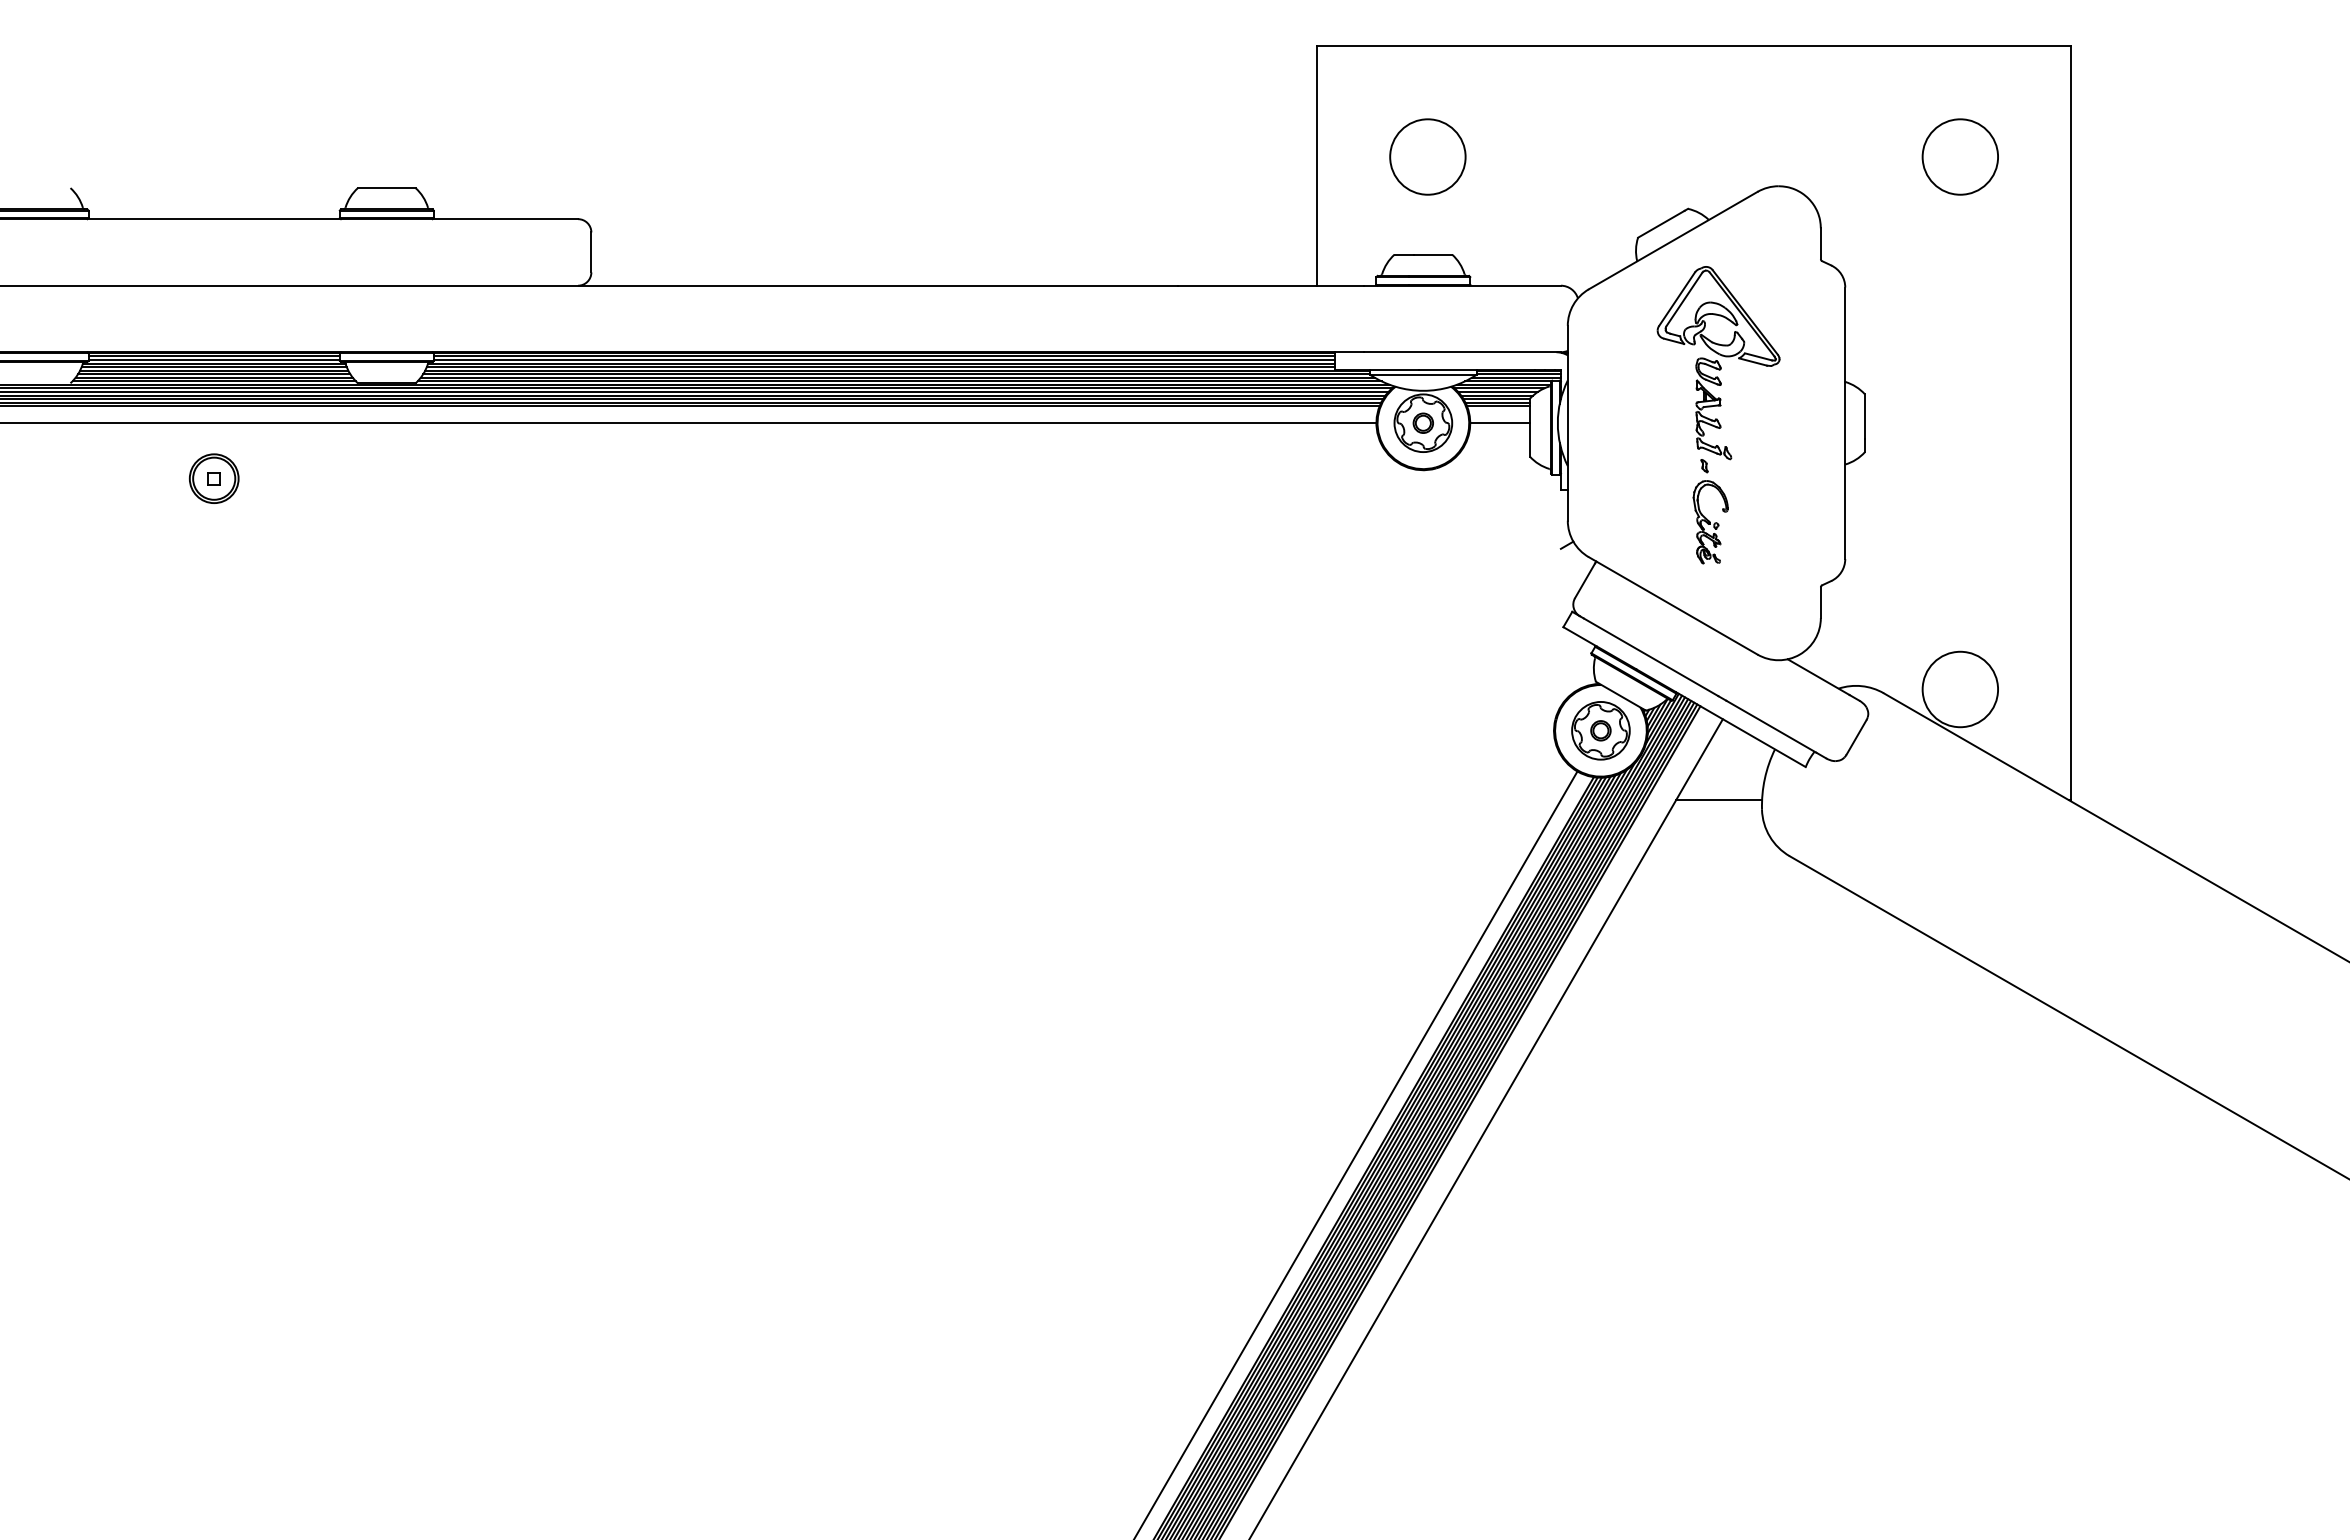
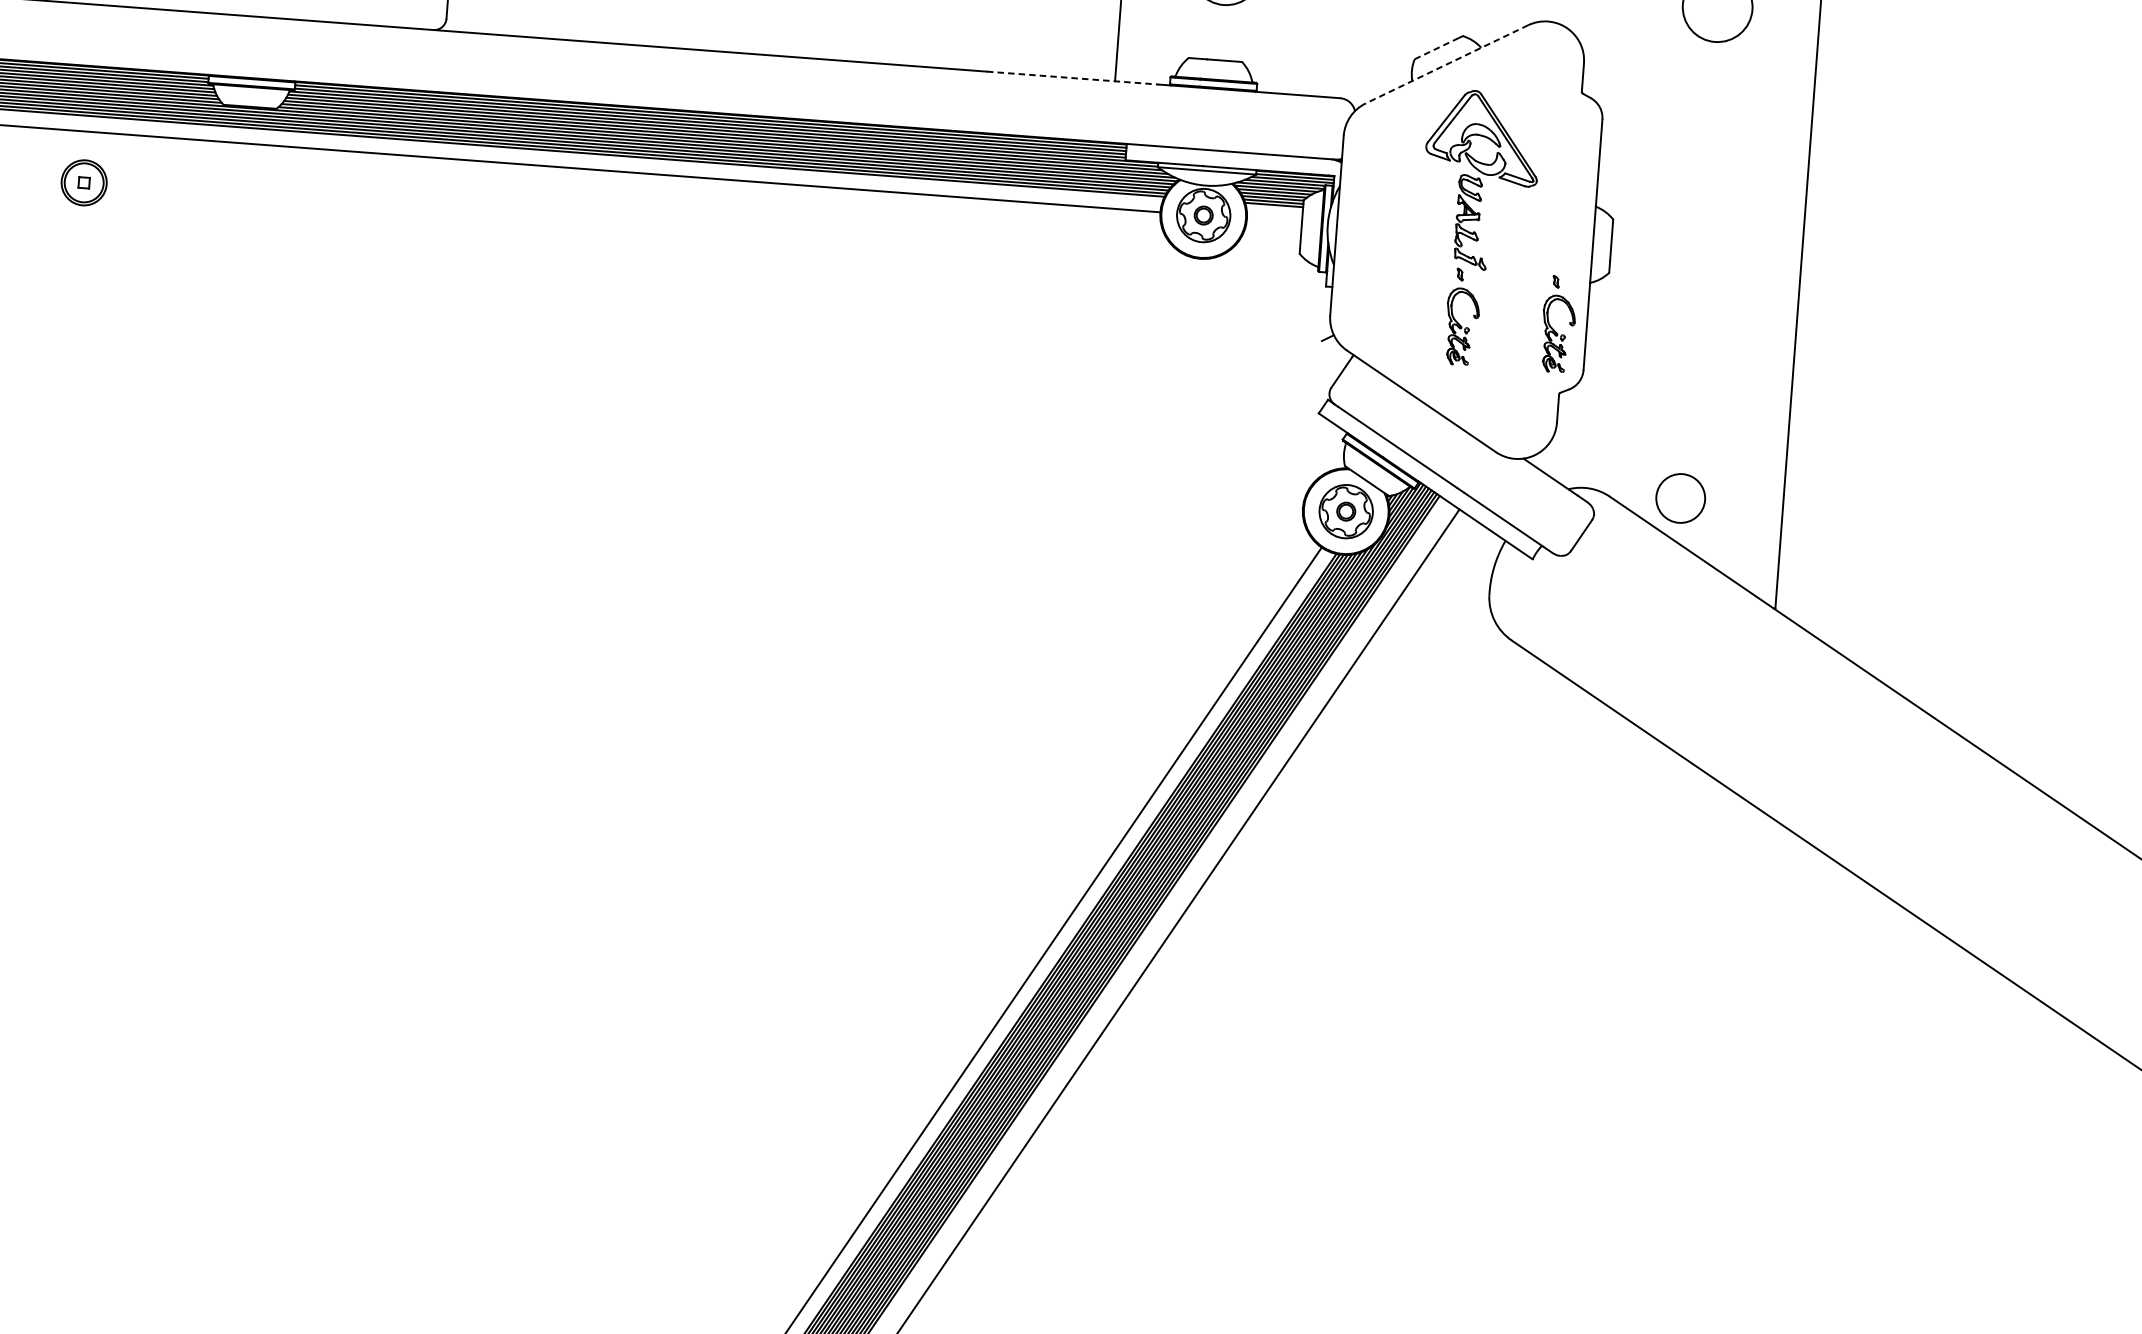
line: (1661, 224) -> (1437, 48), solid -> dashed
line: (1672, 240) -> (1446, 64), solid -> dashed
line: (1271, 285) -> (1073, 77), solid -> dashed
line: (1499, 423) -> (1273, 221), removed
part: (1809, 516) -> (1553, 328), added
circle: (1960, 689) -> (1680, 498), size x0.7
line: (1719, 800) -> (1450, 584), removed

